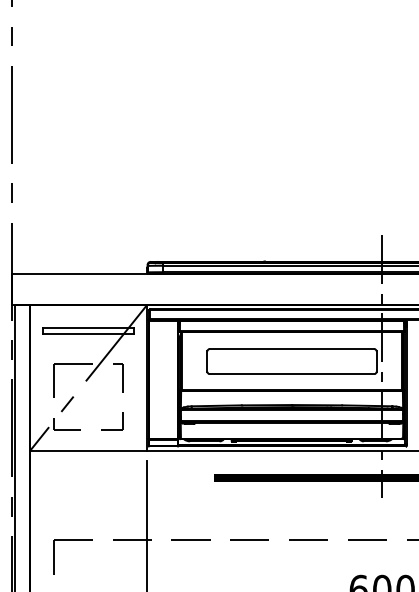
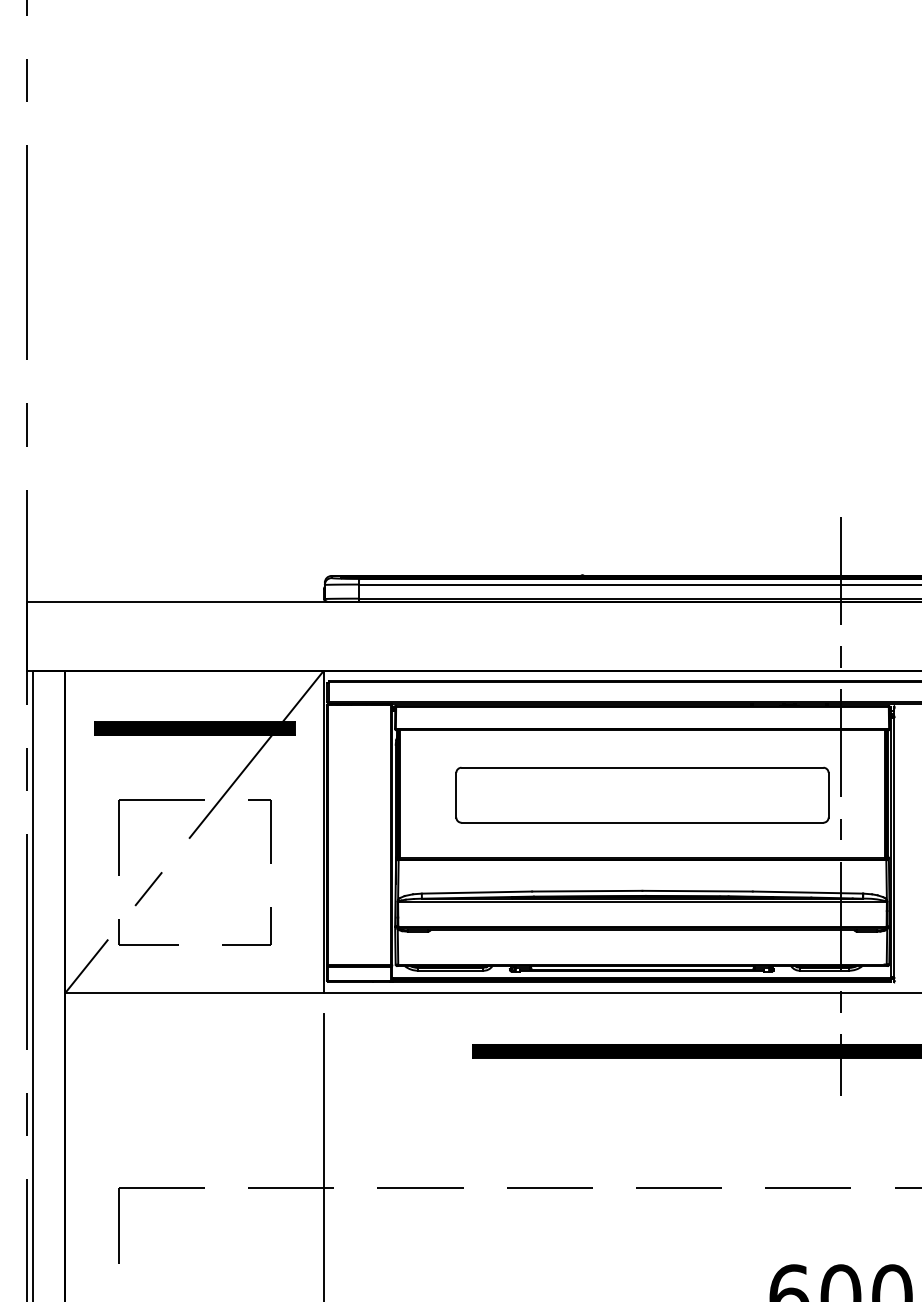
hatch: (87, 331) -> (192, 729), added

